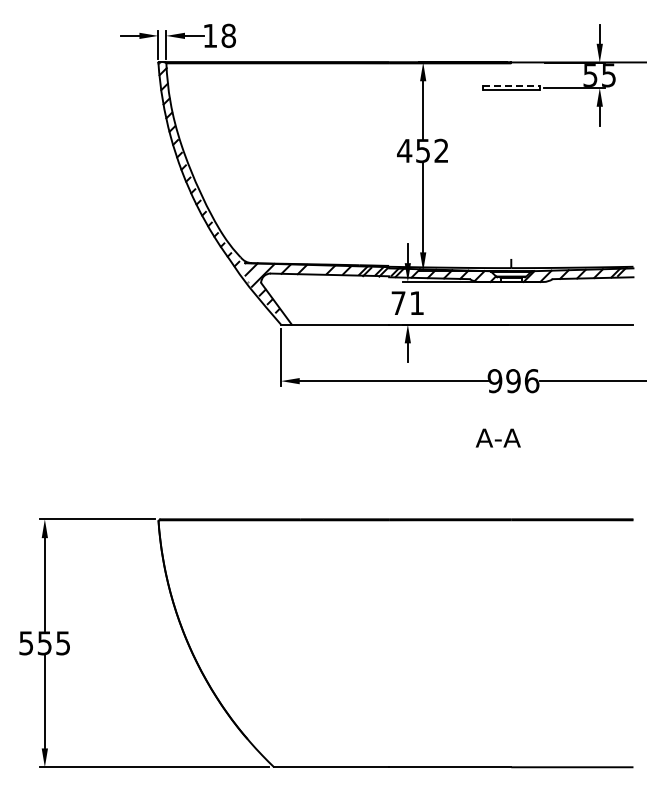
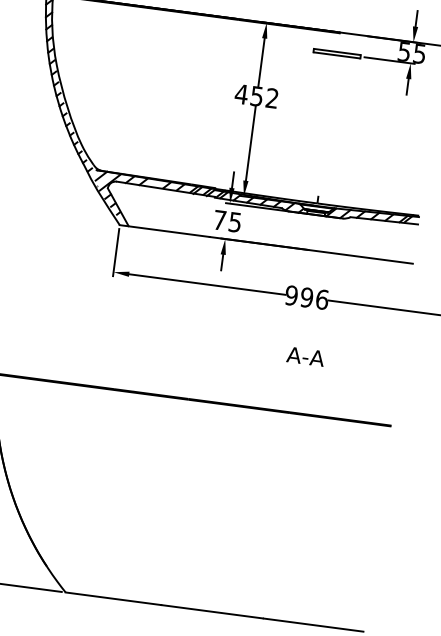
line: (511, 85) -> (337, 51), dashed -> solid
text: (416, 303) -> (234, 222), 71 -> 75
text: (497, 437) -> (305, 356), moved

